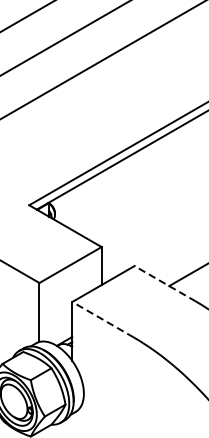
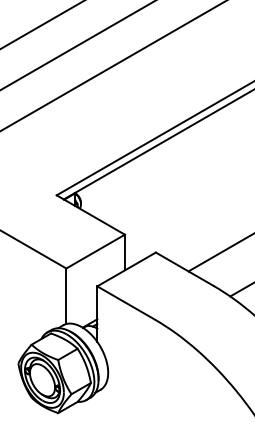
line: (164, 282) -> (184, 268), dashed -> solid
line: (102, 319) -> (125, 302), dashed -> solid

